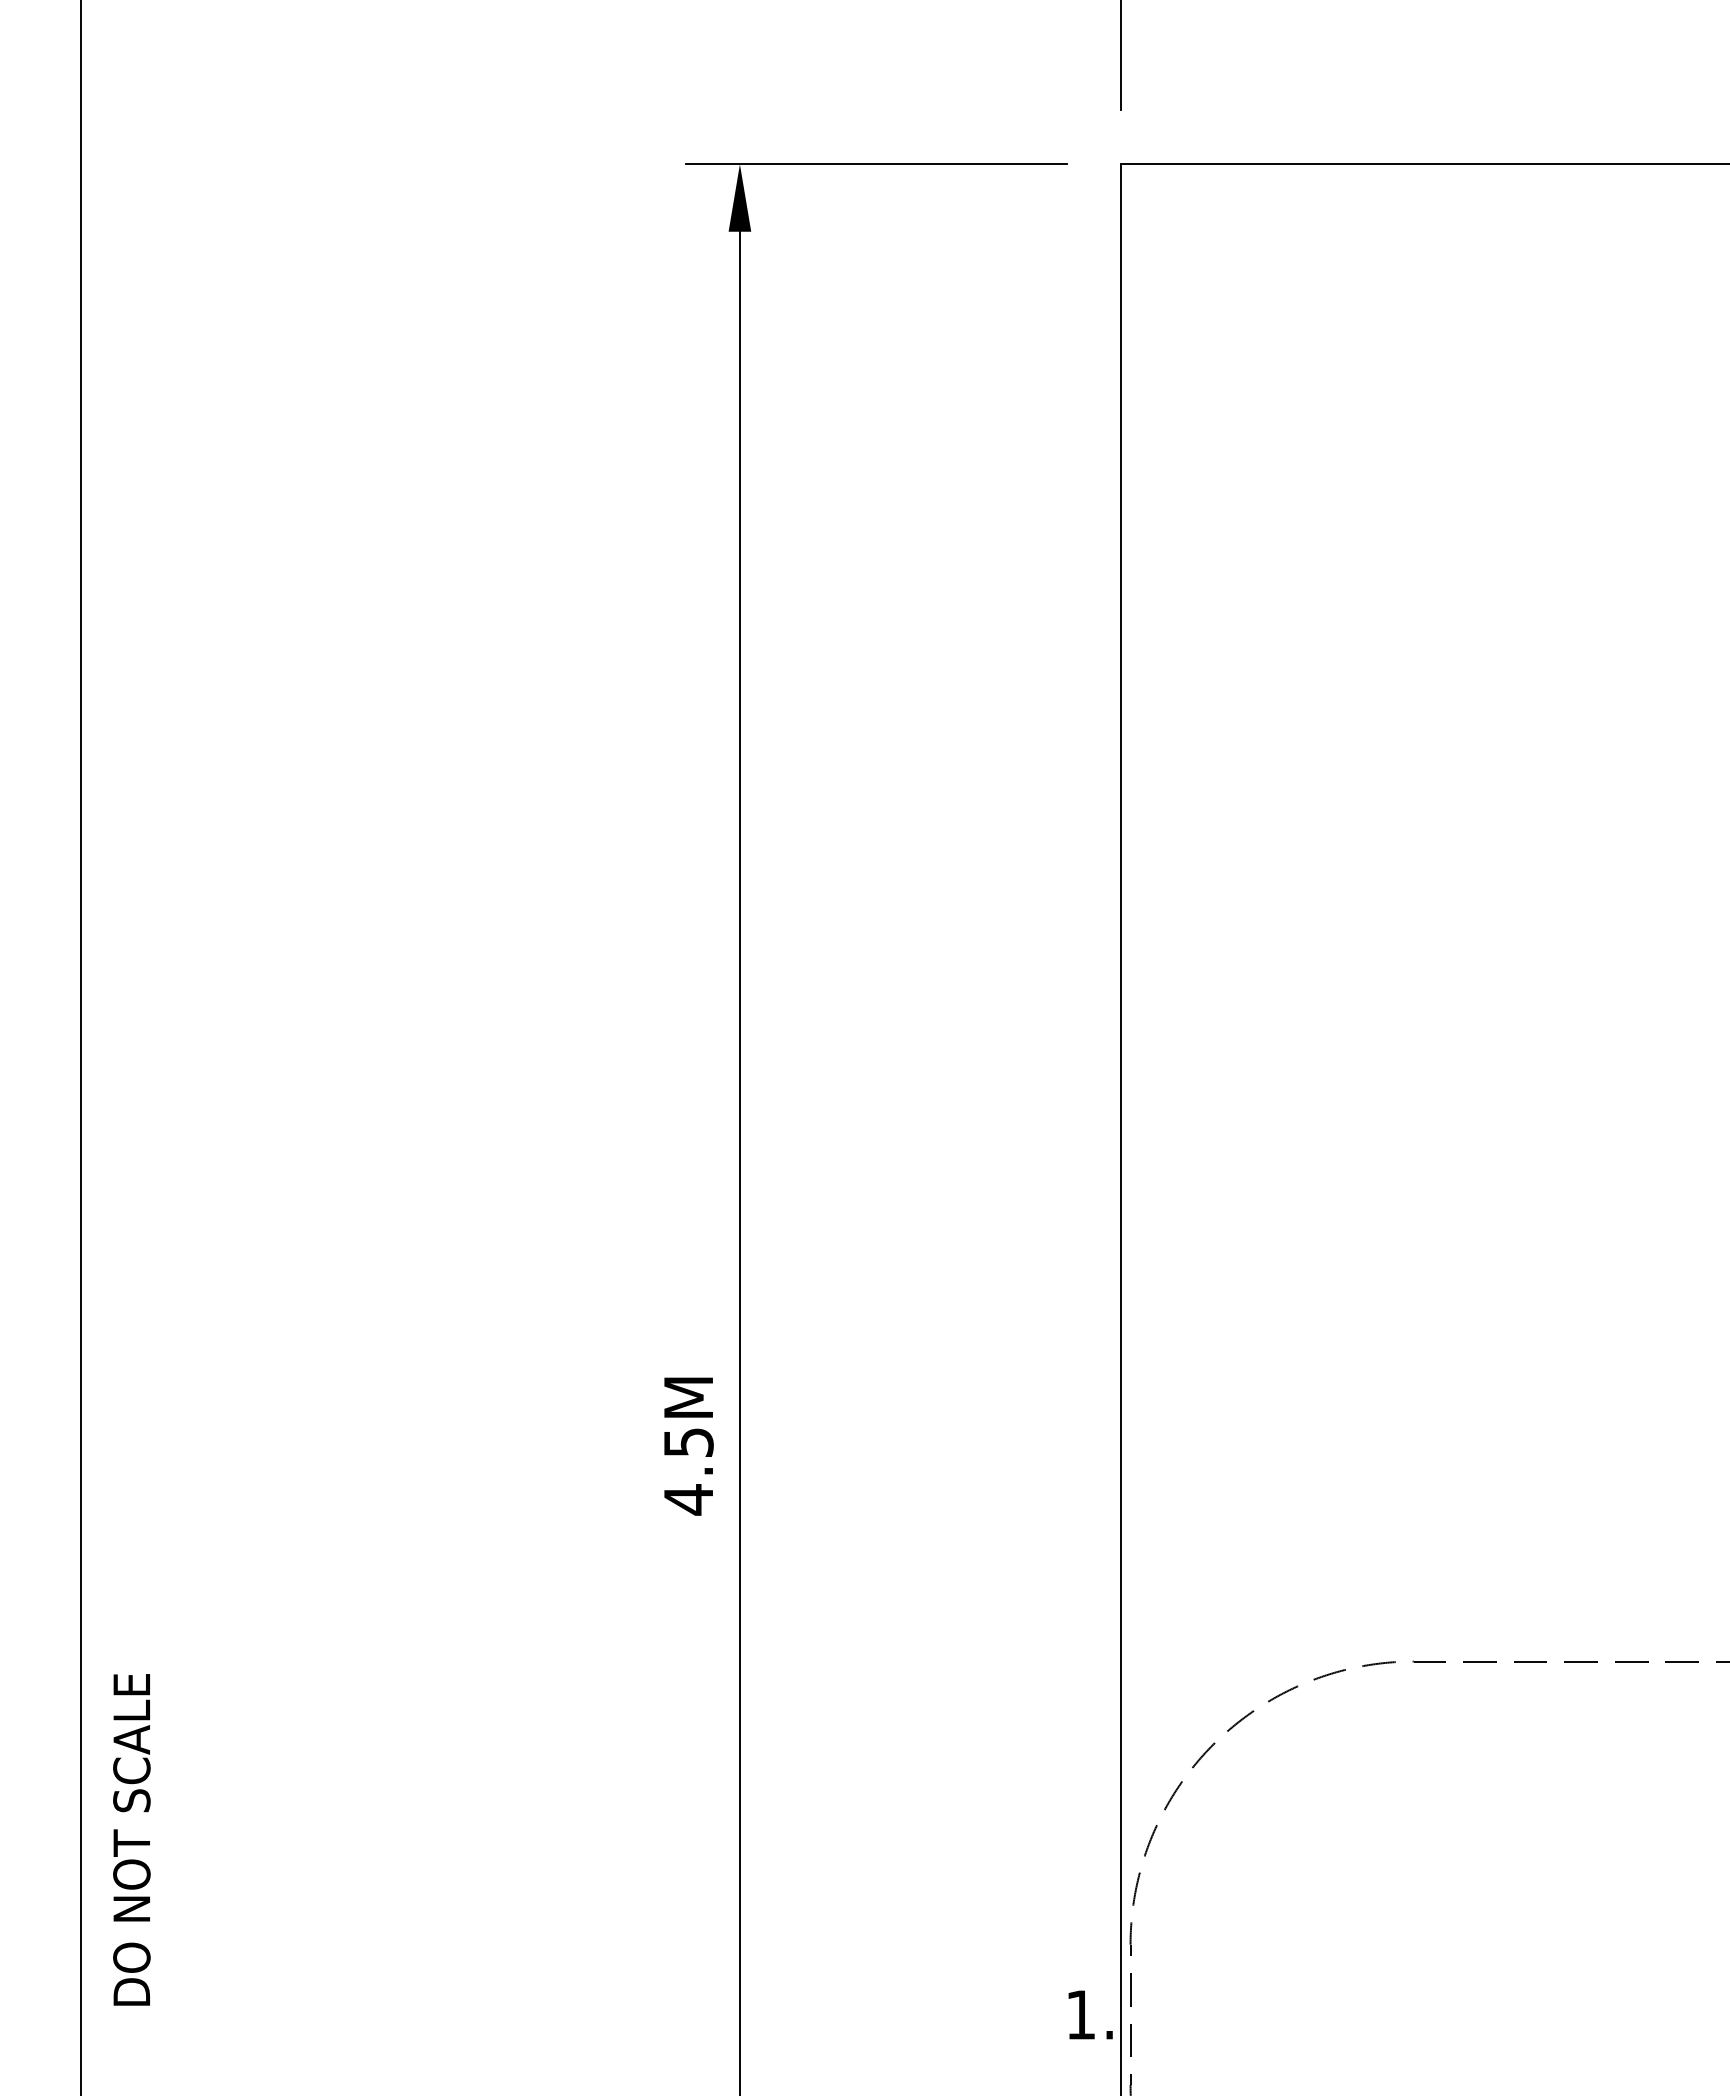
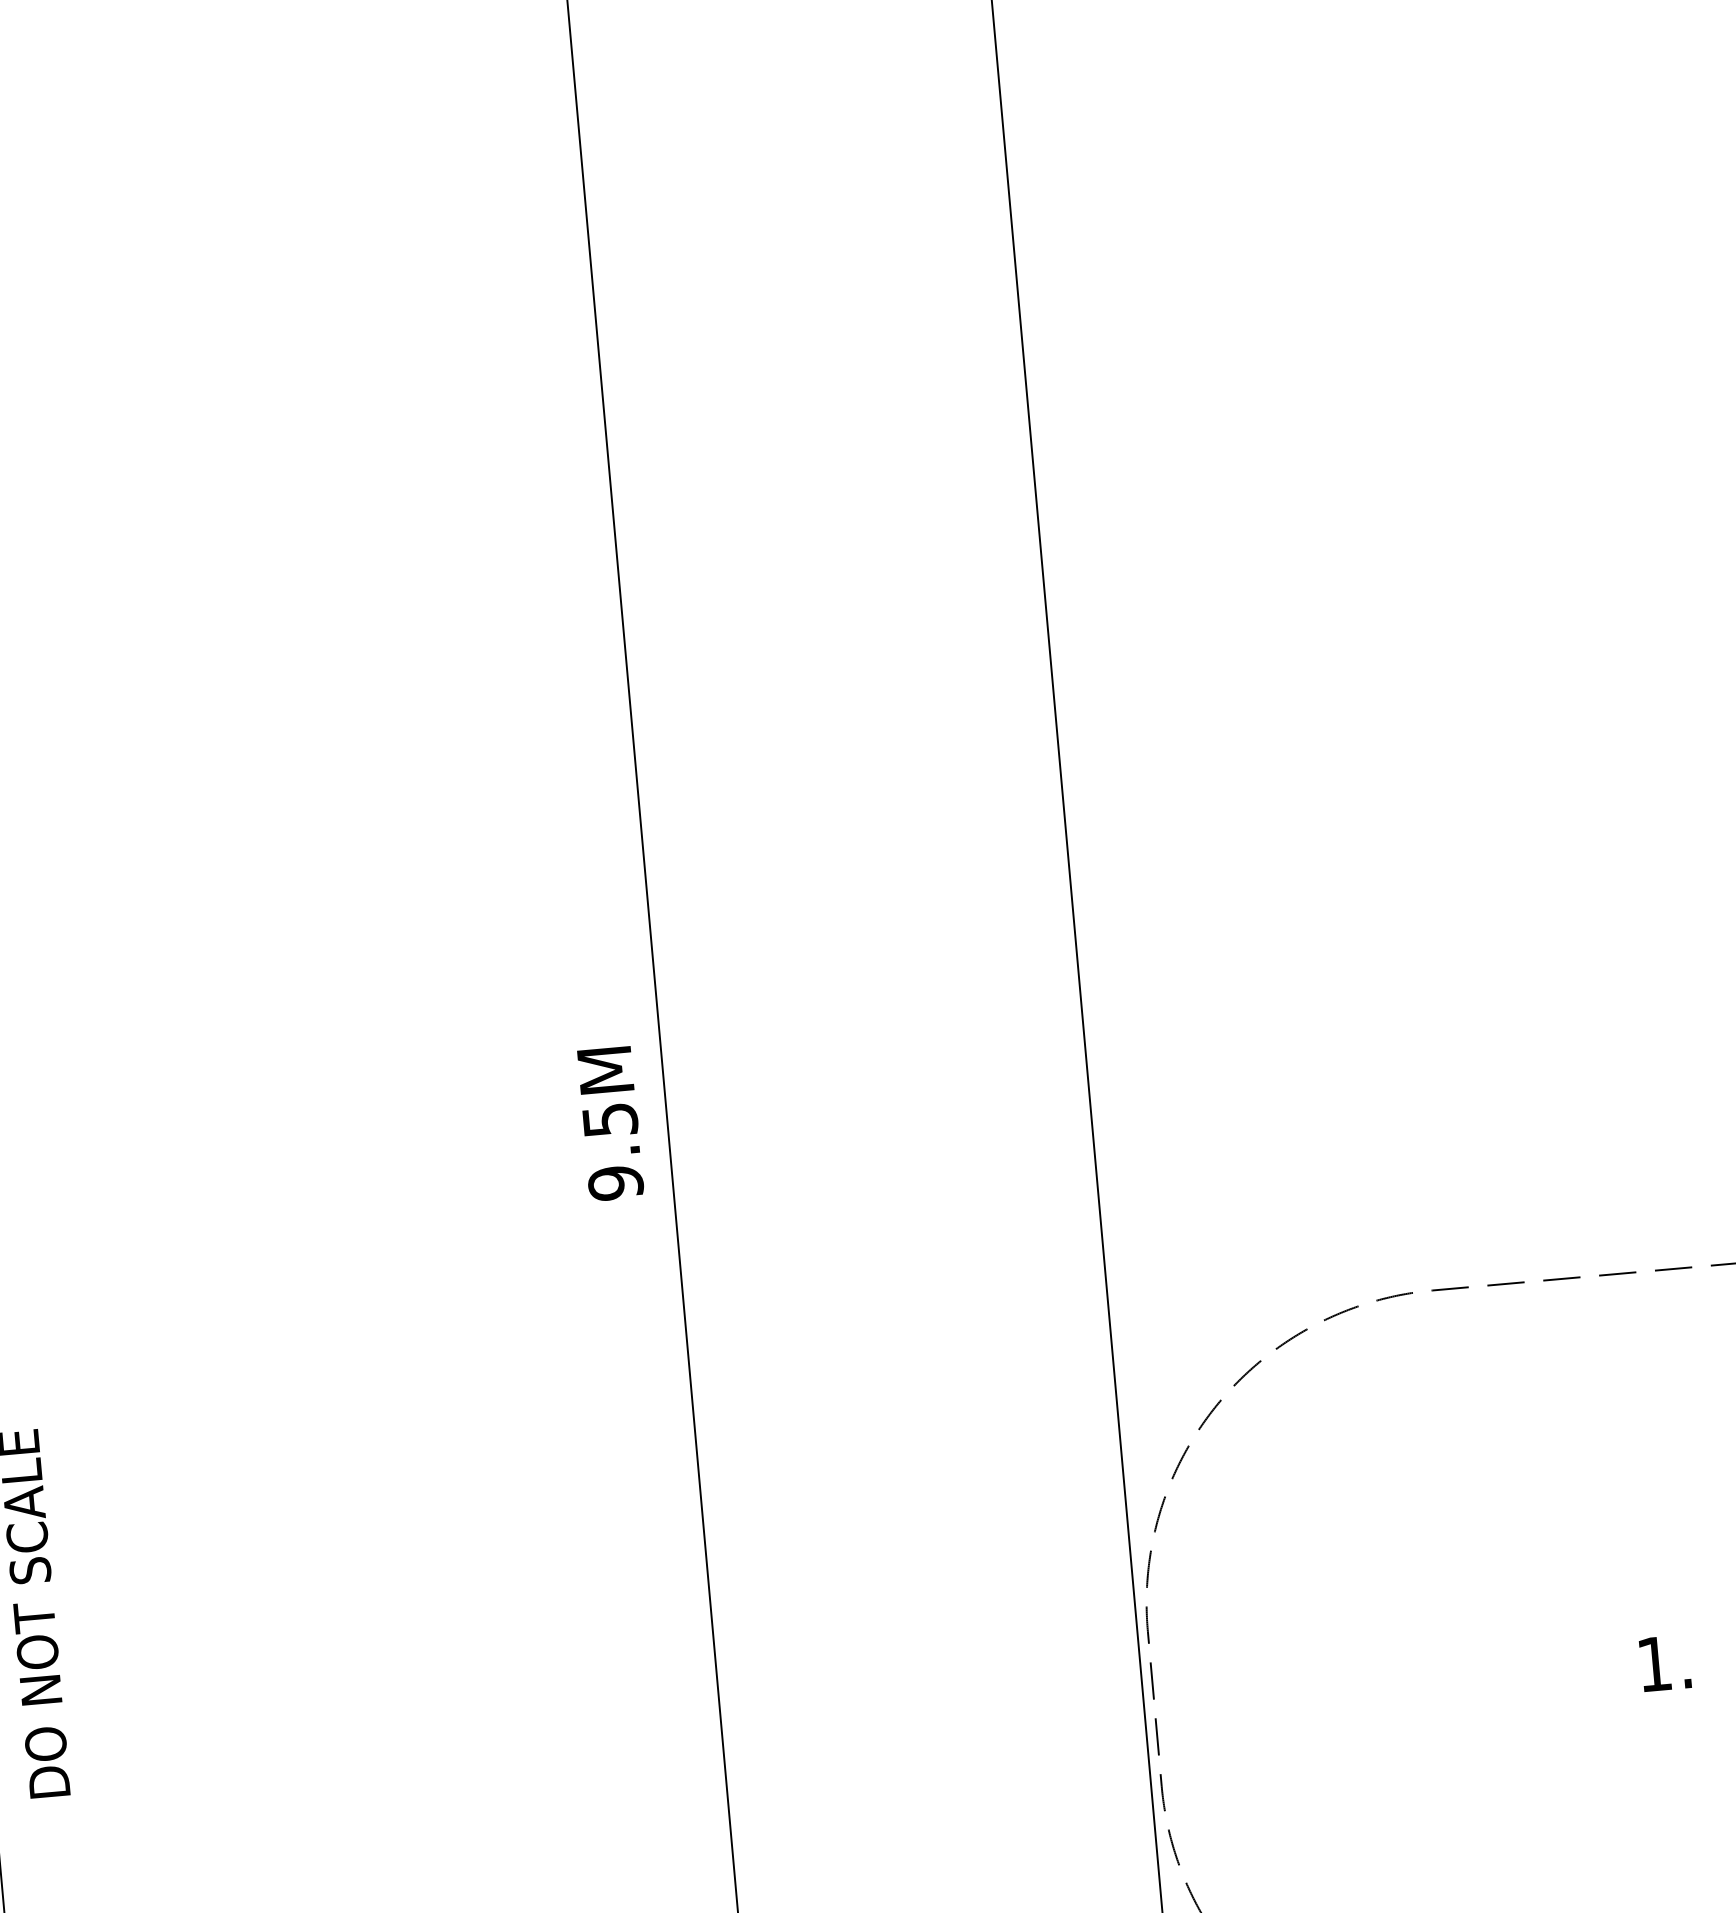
text: (688, 1499) -> (615, 1182), 4.5M -> 9.5M
text: (1090, 2014) -> (1665, 1662), moved

